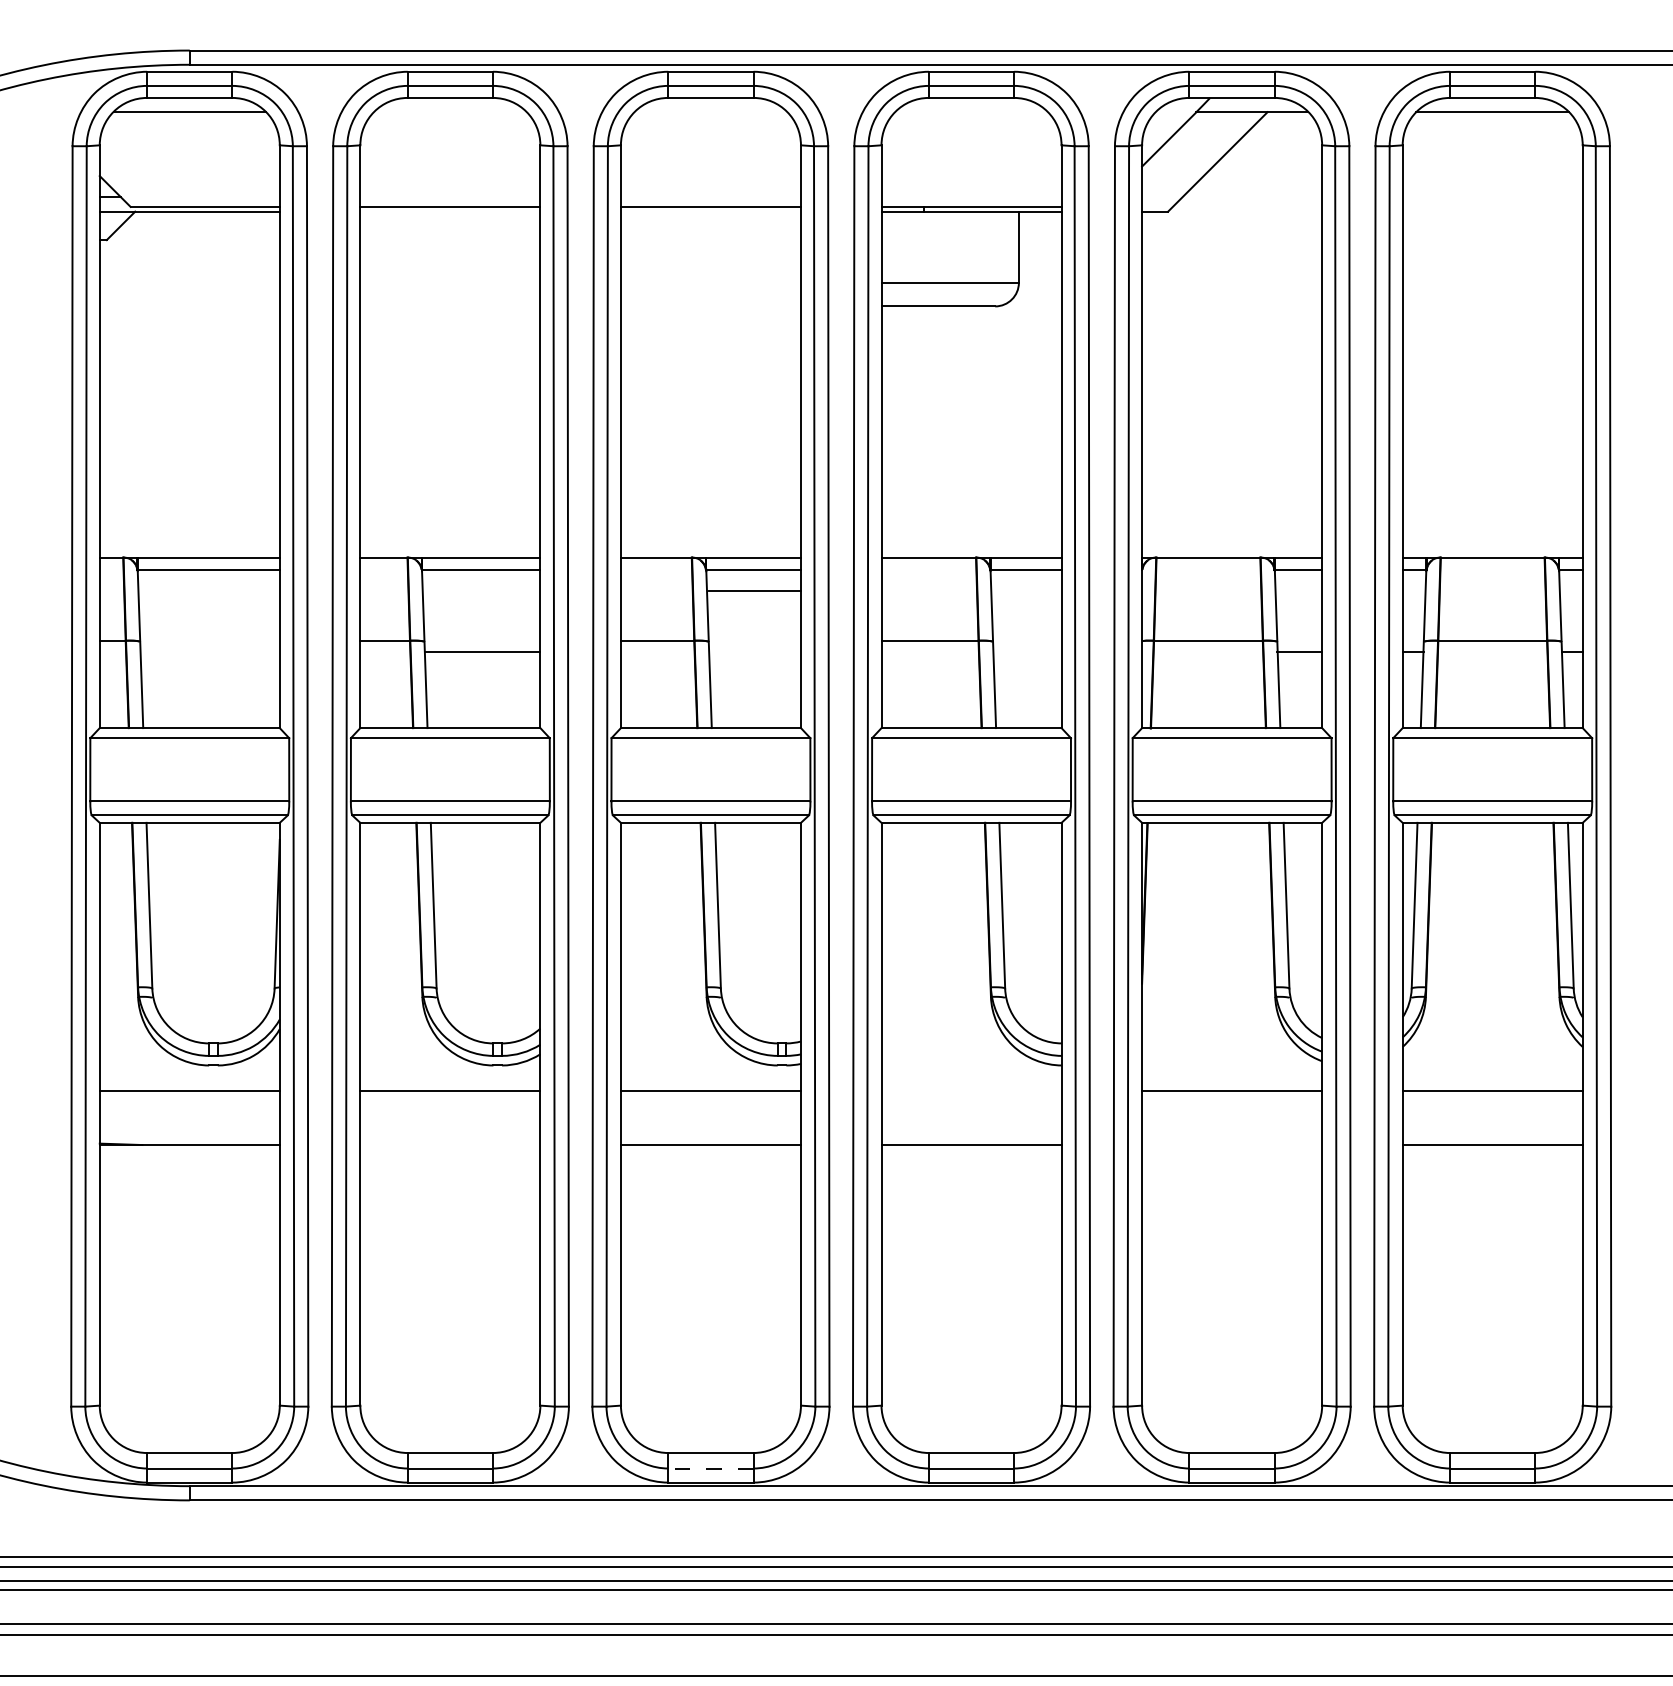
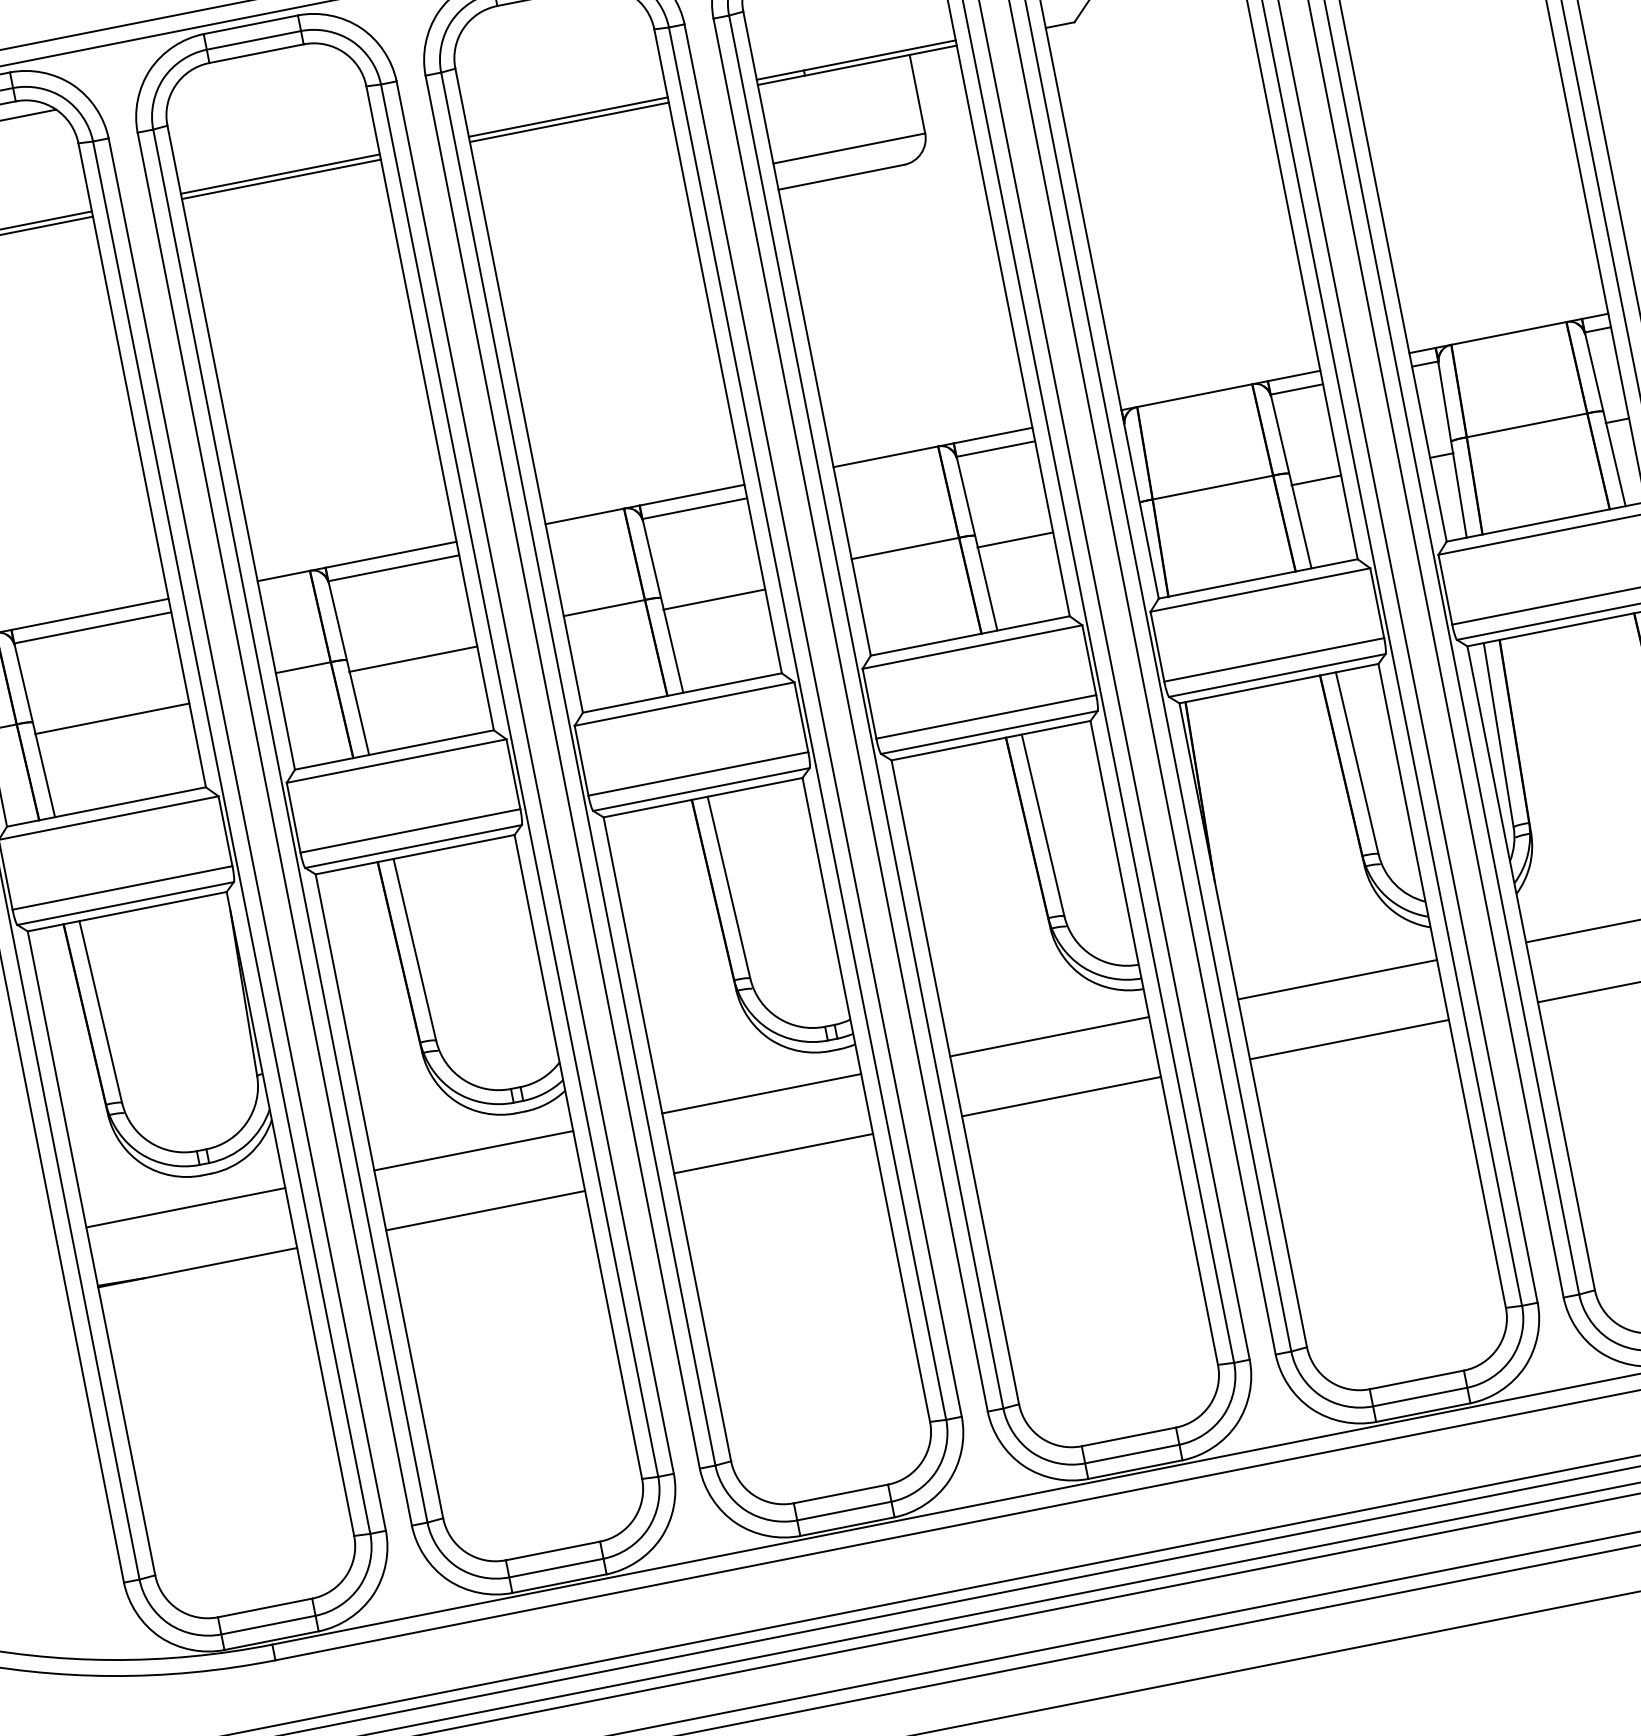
line: (450, 211) -> (281, 179), added
line: (710, 211) -> (568, 122), added
line: (754, 591) -> (713, 599), moved
line: (209, 652) -> (111, 719), added
line: (1027, 652) -> (1015, 540), added
line: (971, 1090) -> (1049, 1036), added
line: (450, 1145) -> (485, 1211), added
line: (1232, 1145) -> (1349, 1040), added
line: (710, 1468) -> (843, 1511), dashed -> solid

